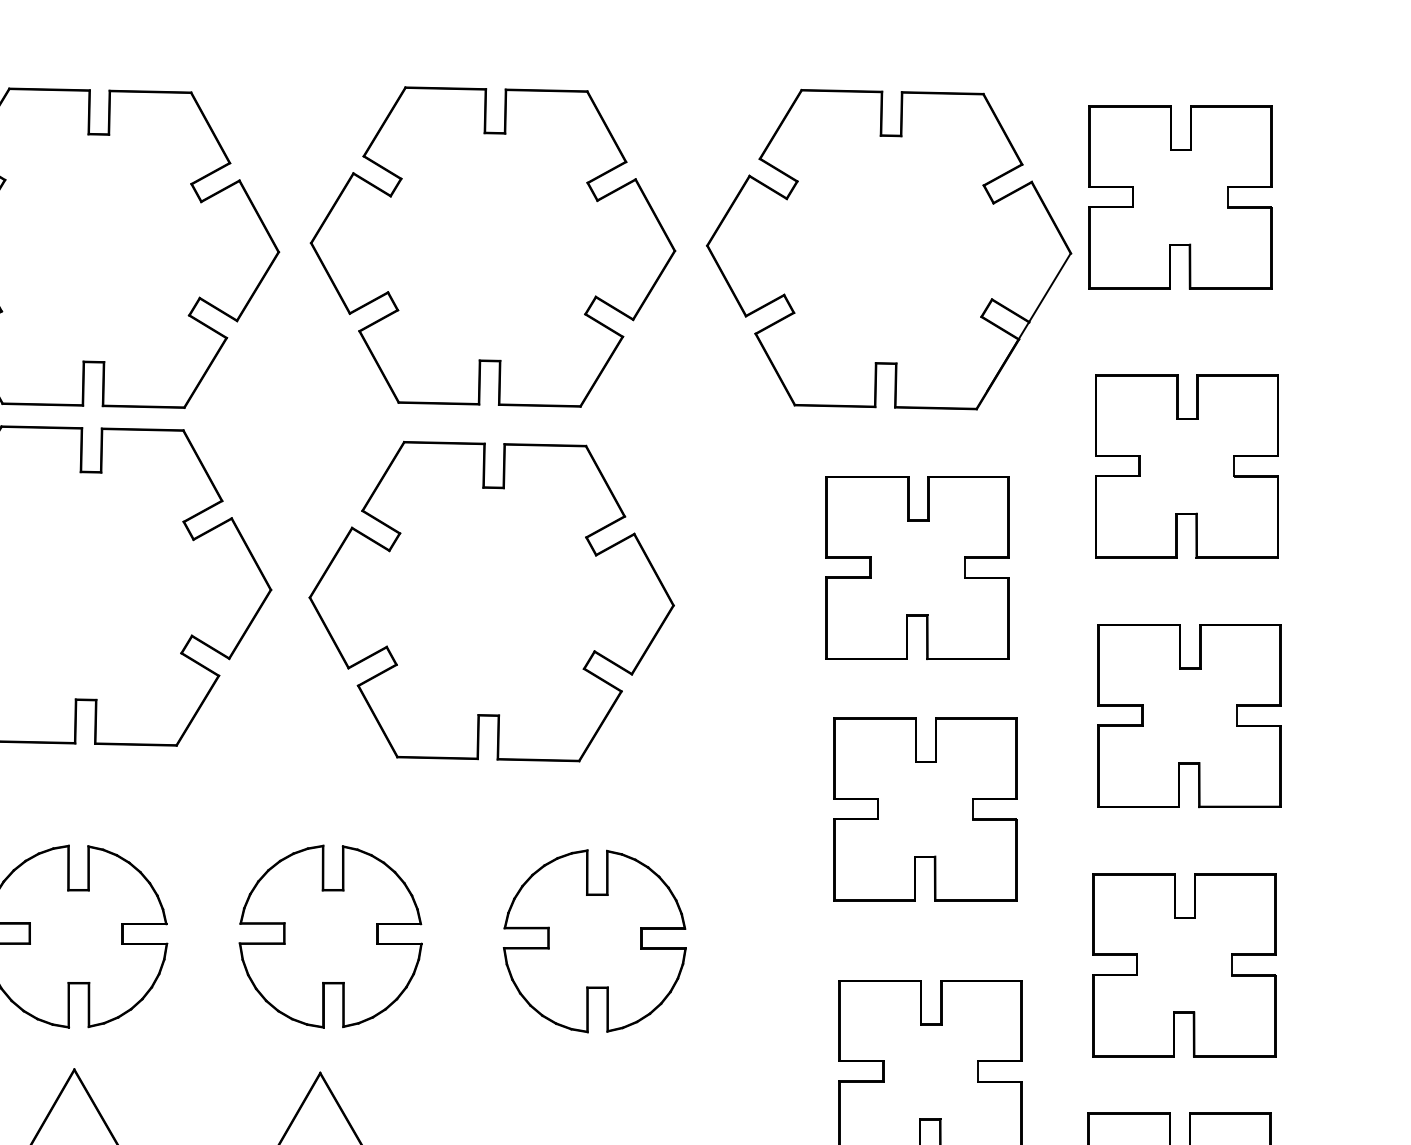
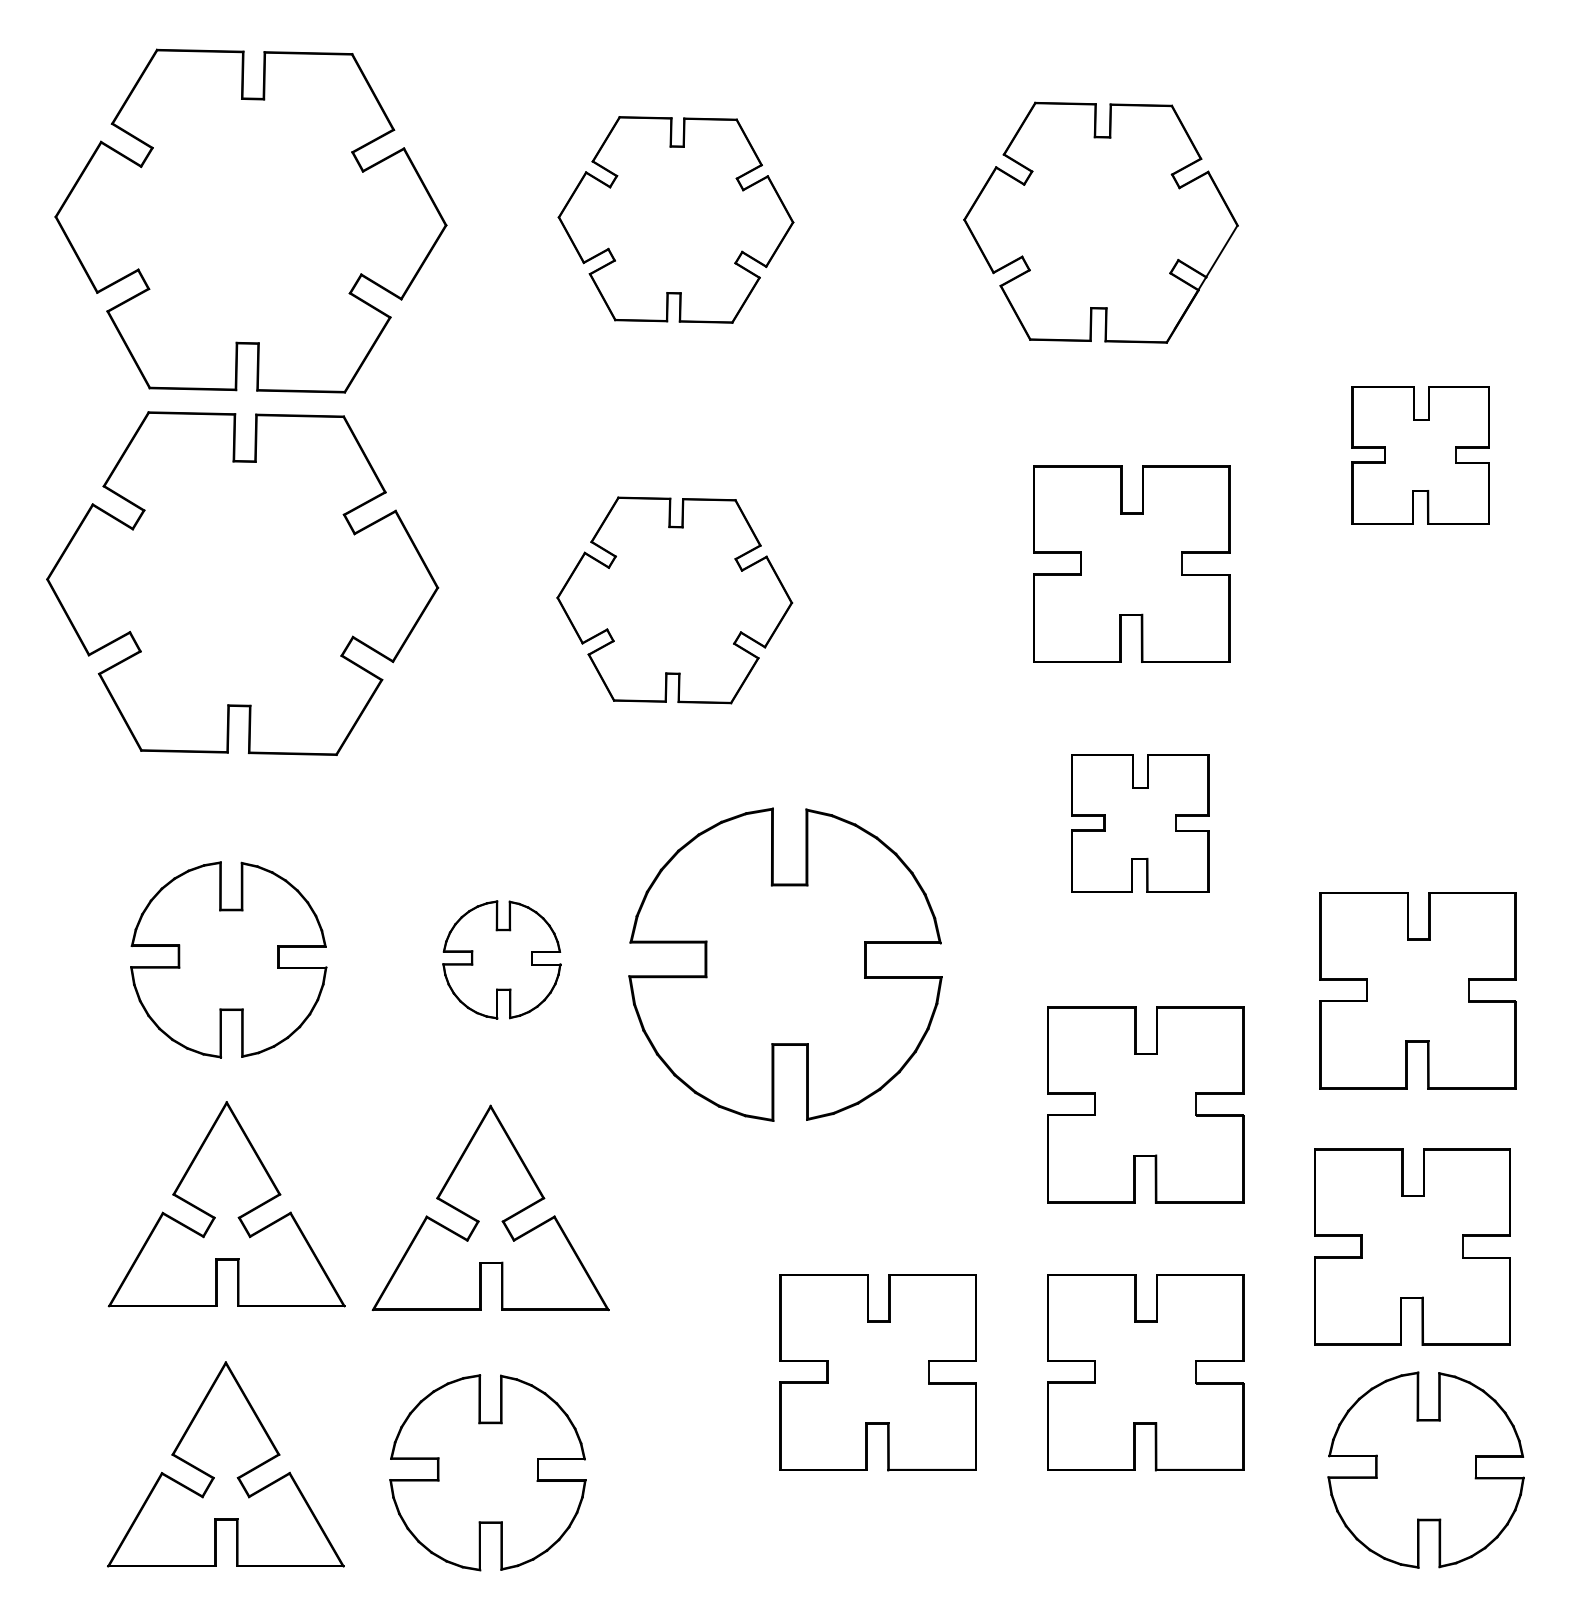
part: (1180, 197) -> (1413, 166), removed
part: (492, 246) -> (675, 219), size x0.6
part: (888, 249) -> (1100, 222), size x0.7
part: (1186, 466) -> (1420, 455), size x0.7
part: (491, 601) -> (674, 600), size x0.6
part: (1189, 715) -> (1423, 722), removed
part: (924, 809) -> (1139, 823), size x0.7
part: (330, 936) -> (501, 959), size x0.6
part: (594, 940) -> (784, 964), size x1.6

